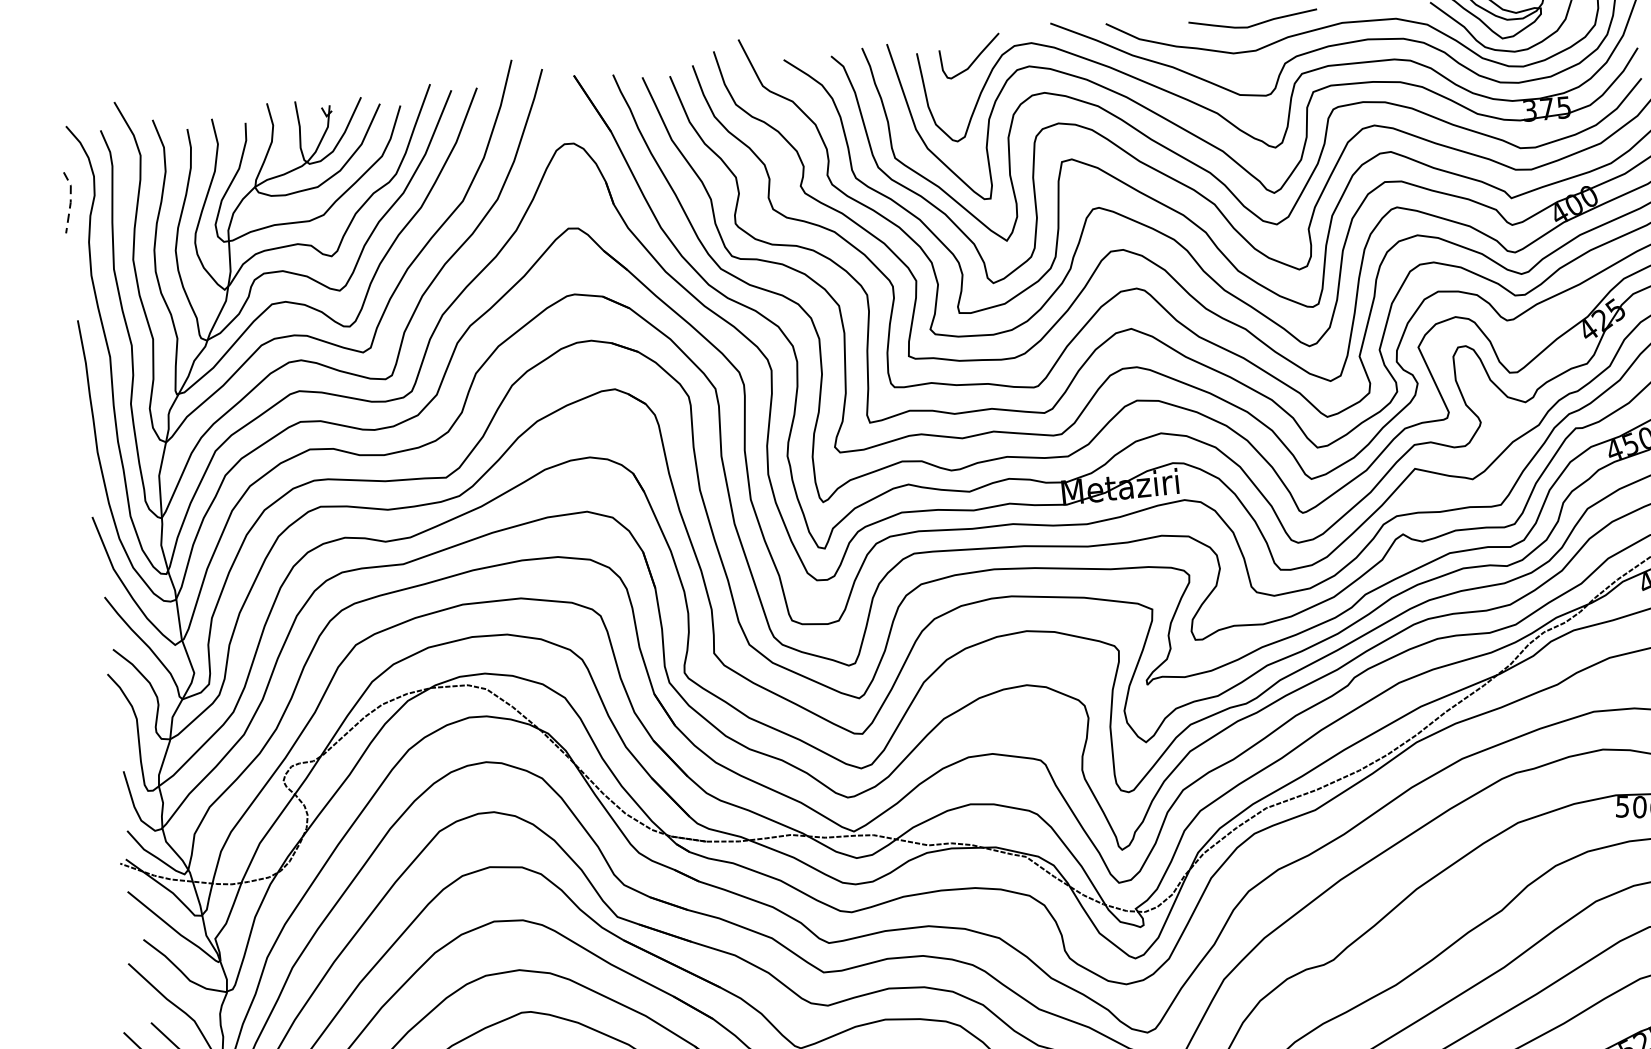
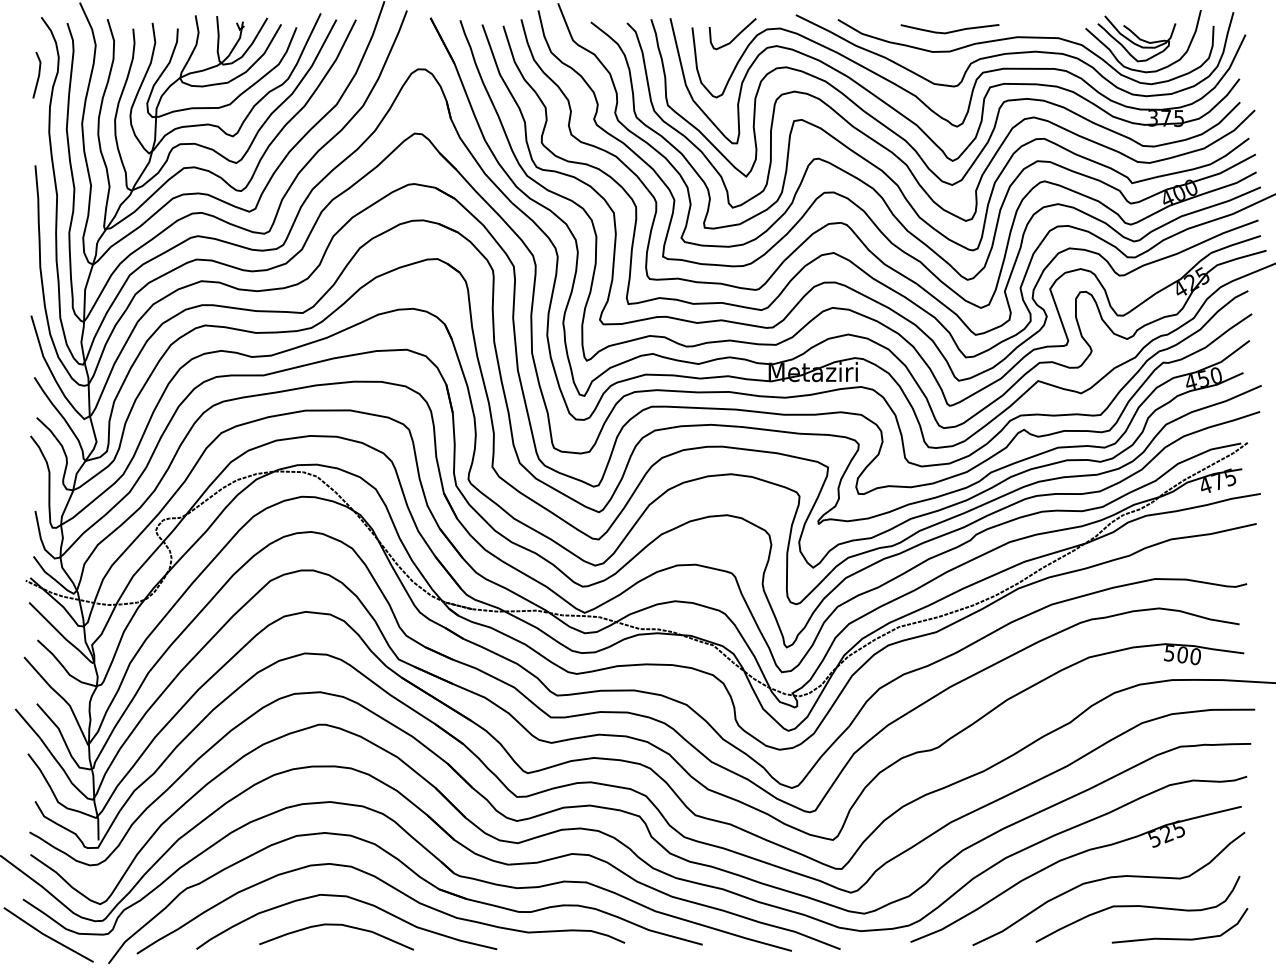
line: (71, 201) -> (39, 74), dashed -> solid

